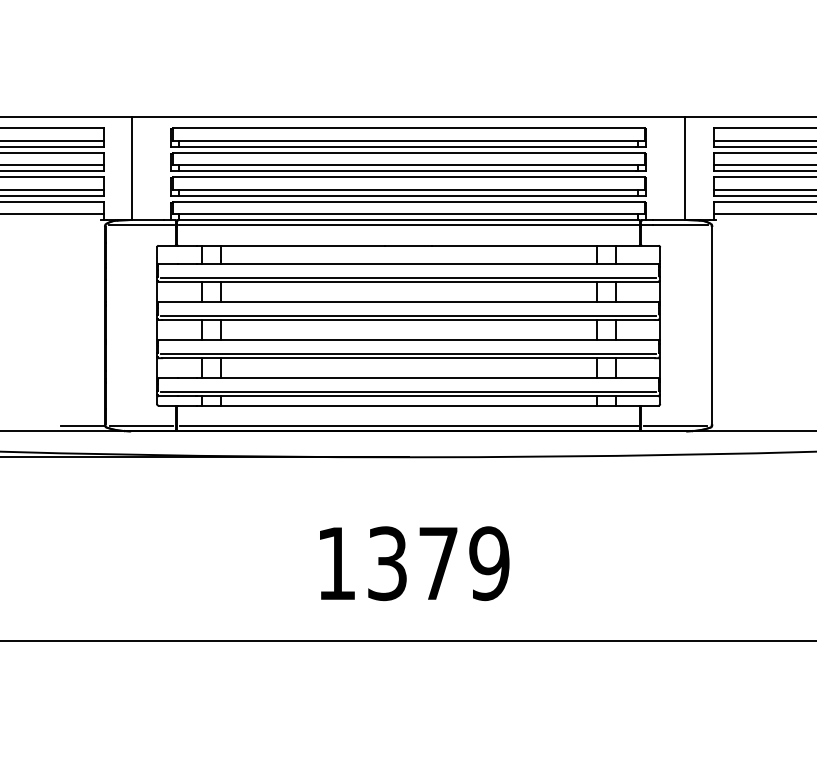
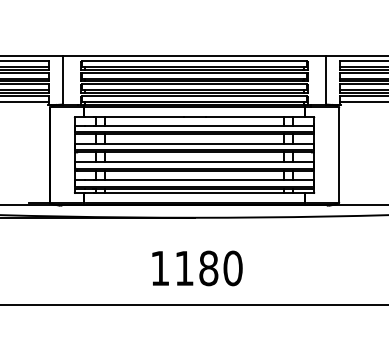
text: (437, 563) -> (208, 268), 1379 -> 1180

